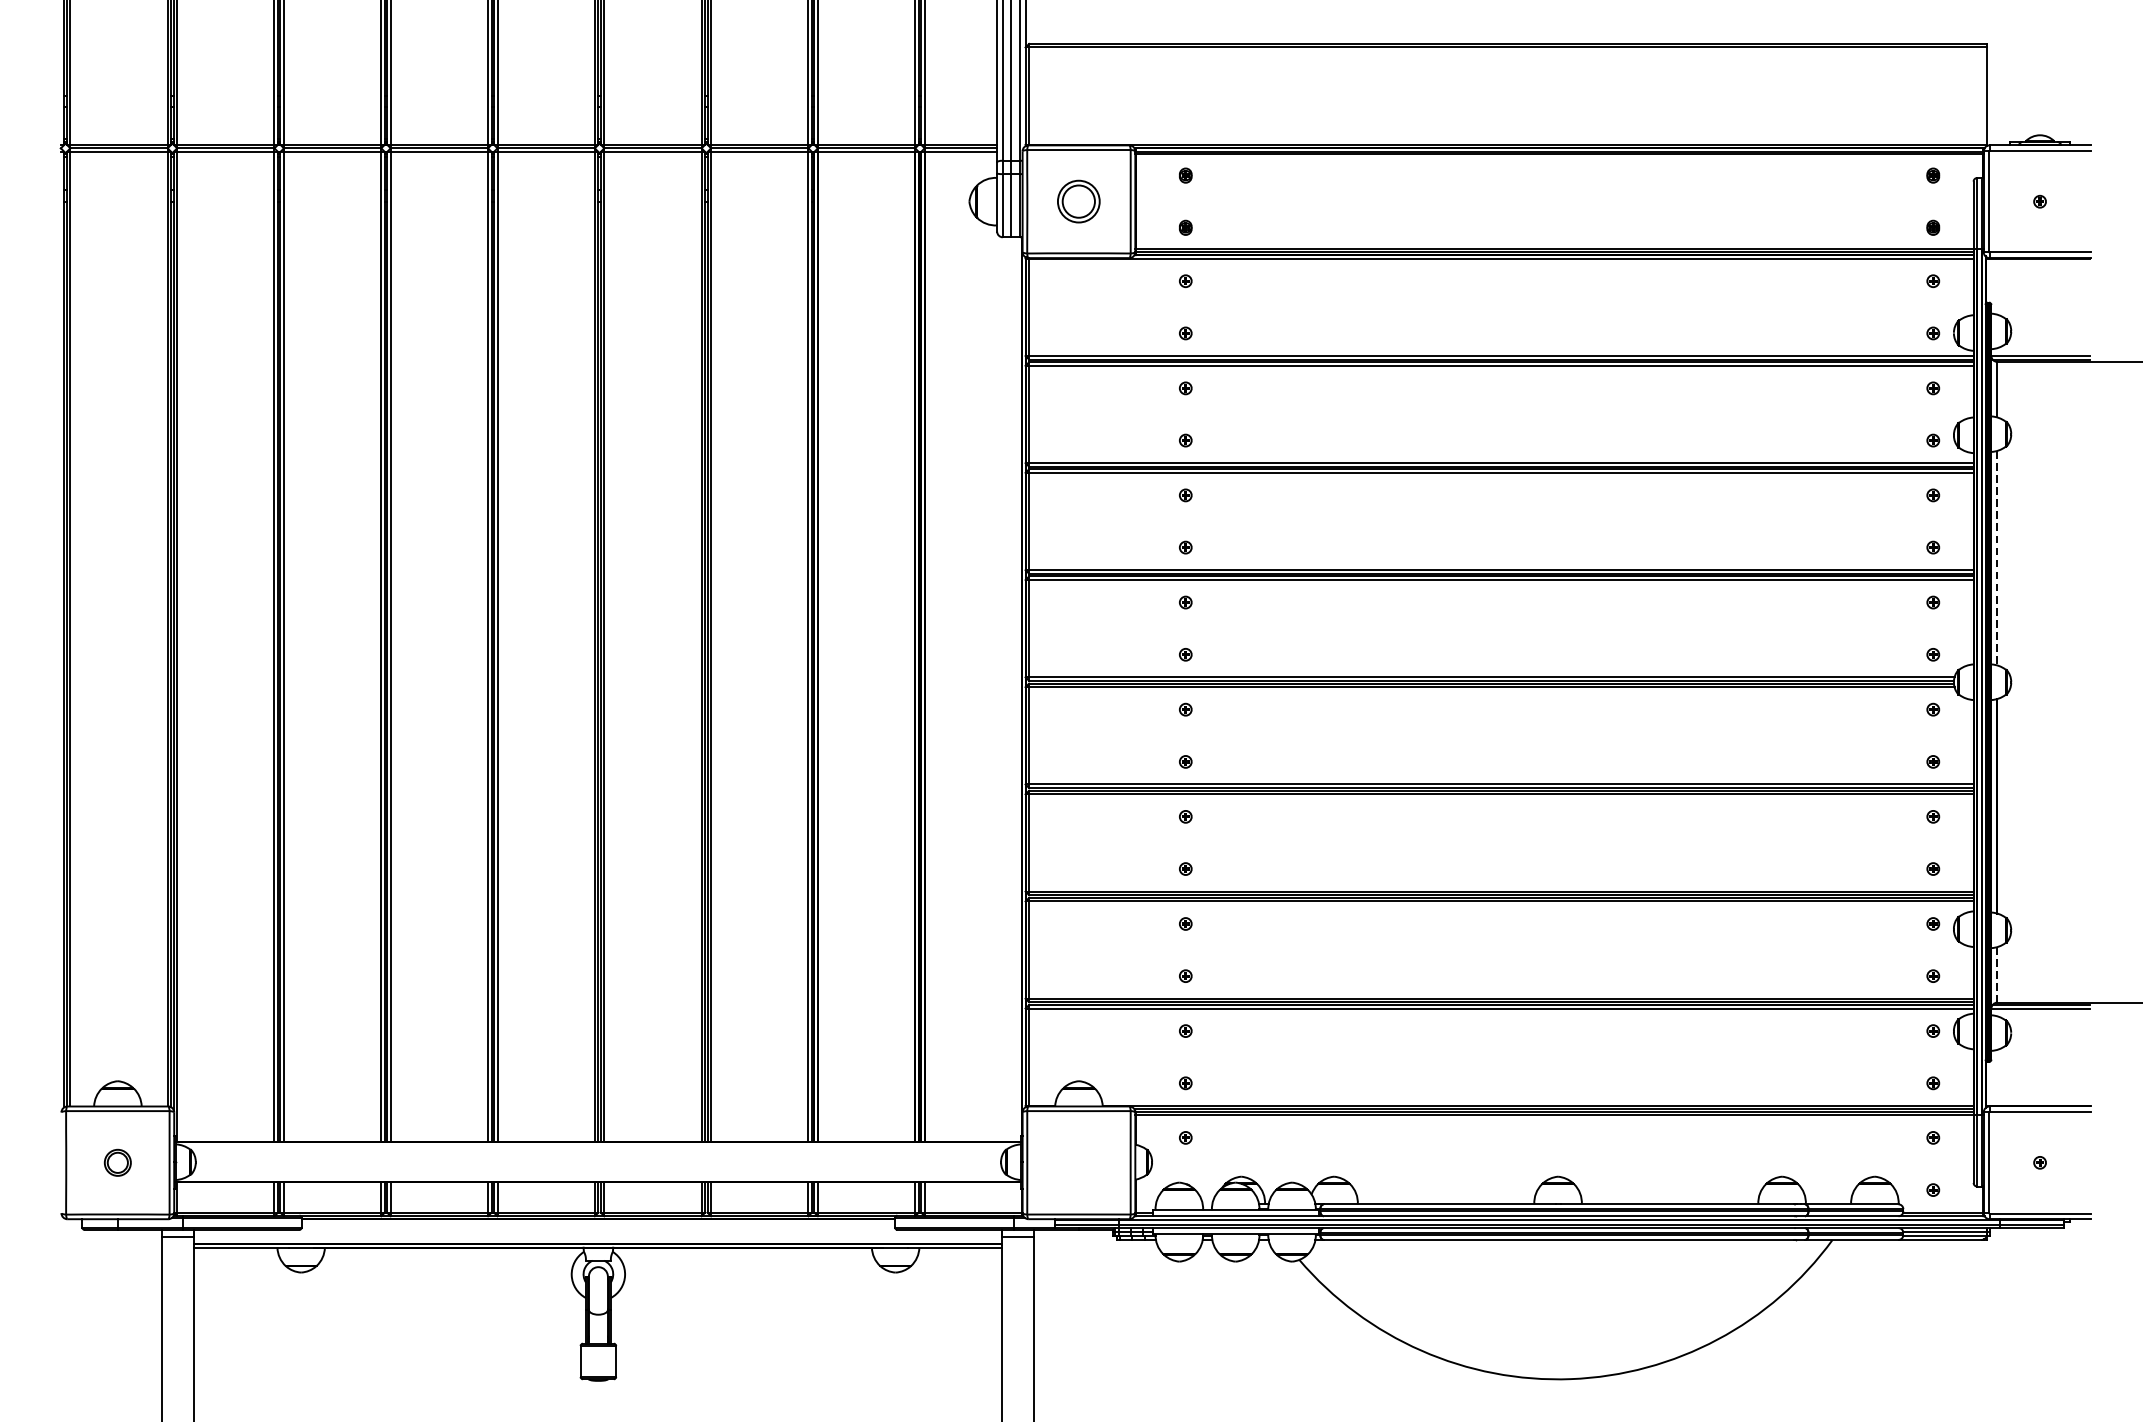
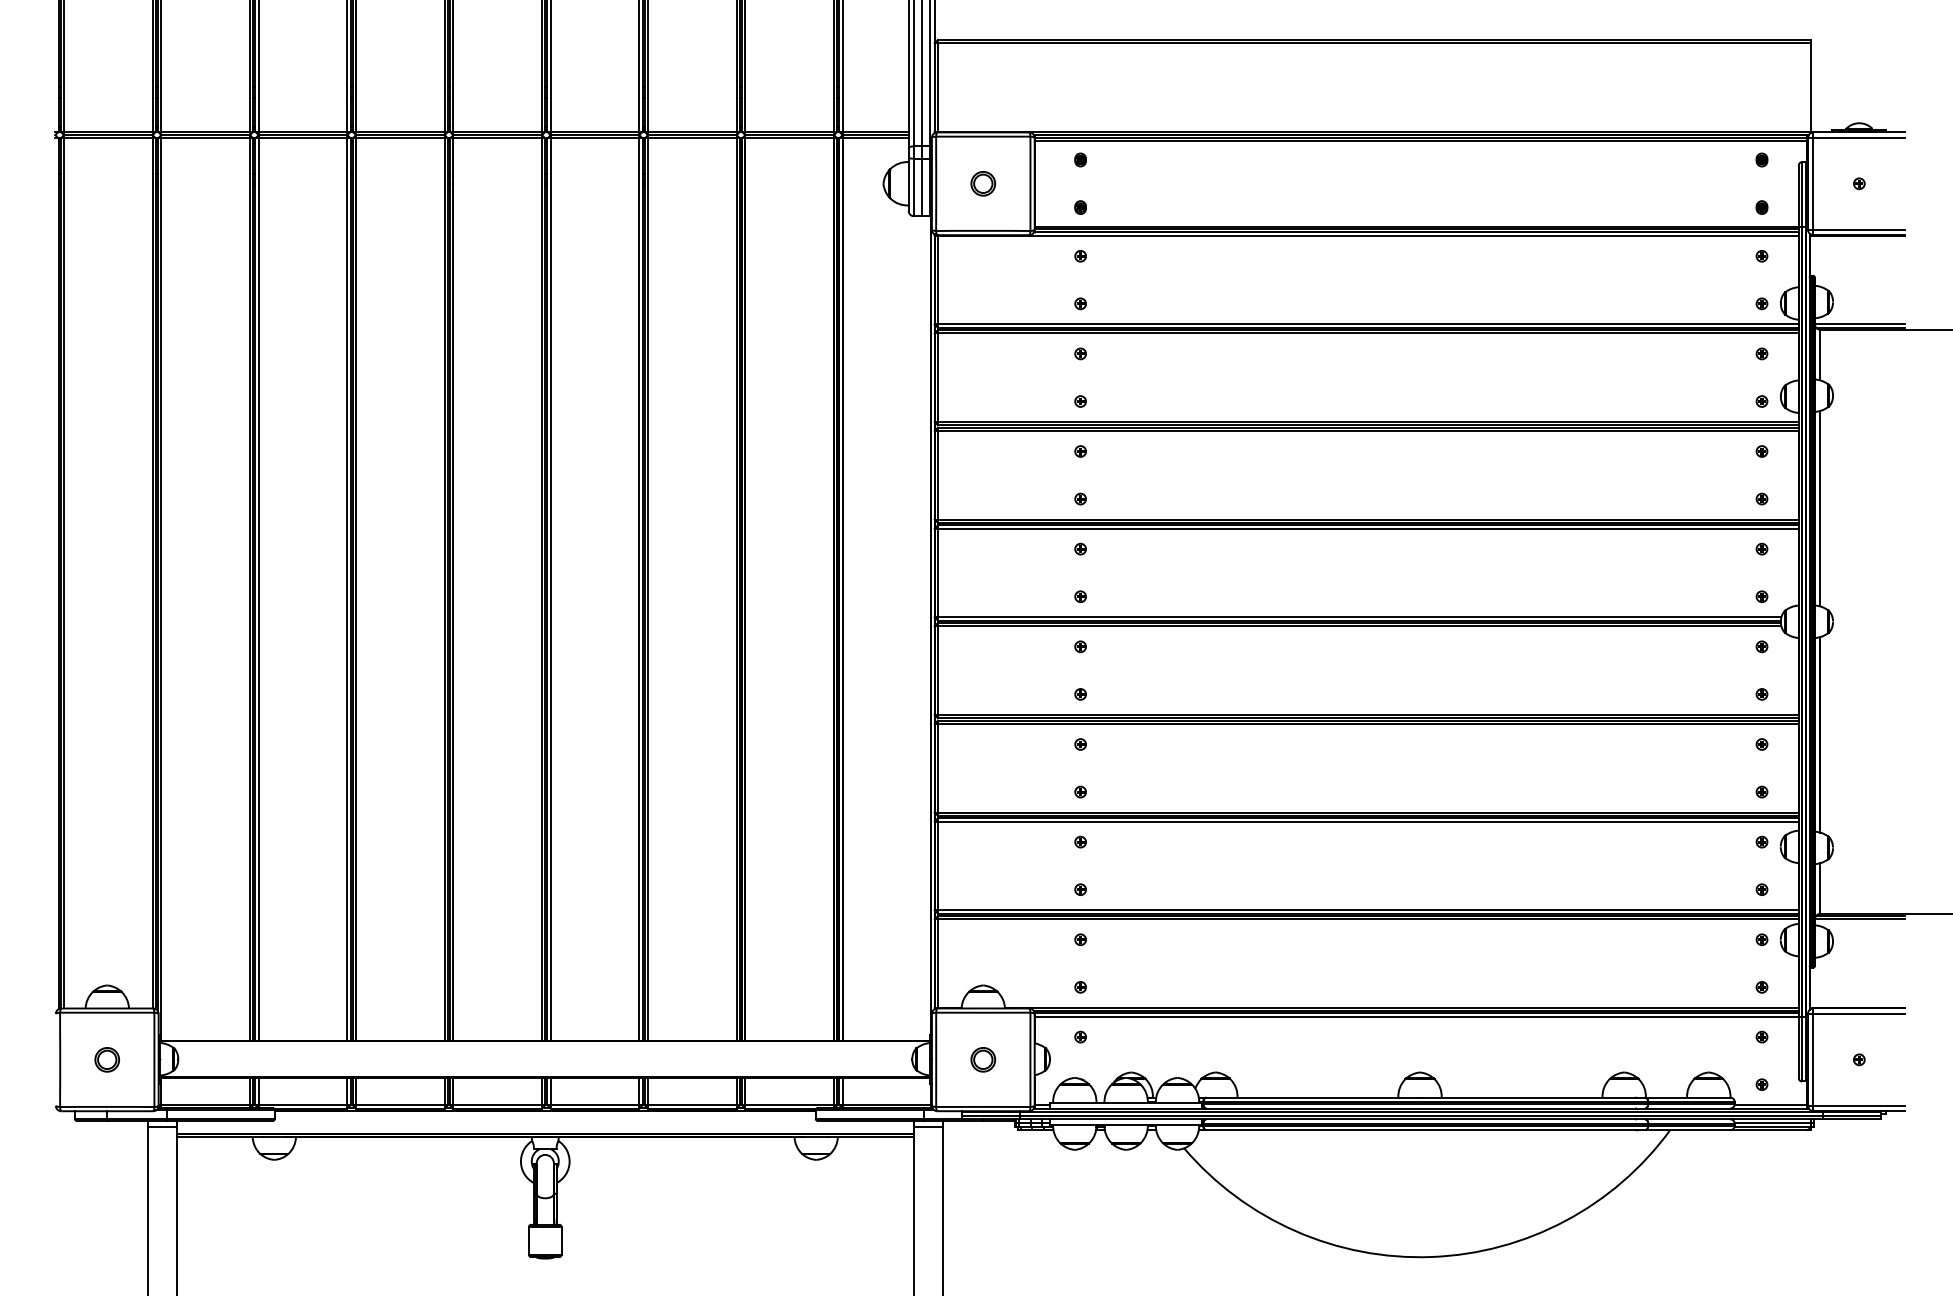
part: (1079, 201) -> (983, 183), size x0.62
line: (1997, 557) -> (1820, 508), dashed -> solid
line: (1997, 975) -> (1820, 889), dashed -> solid
part: (1079, 1162) -> (983, 1059), added

